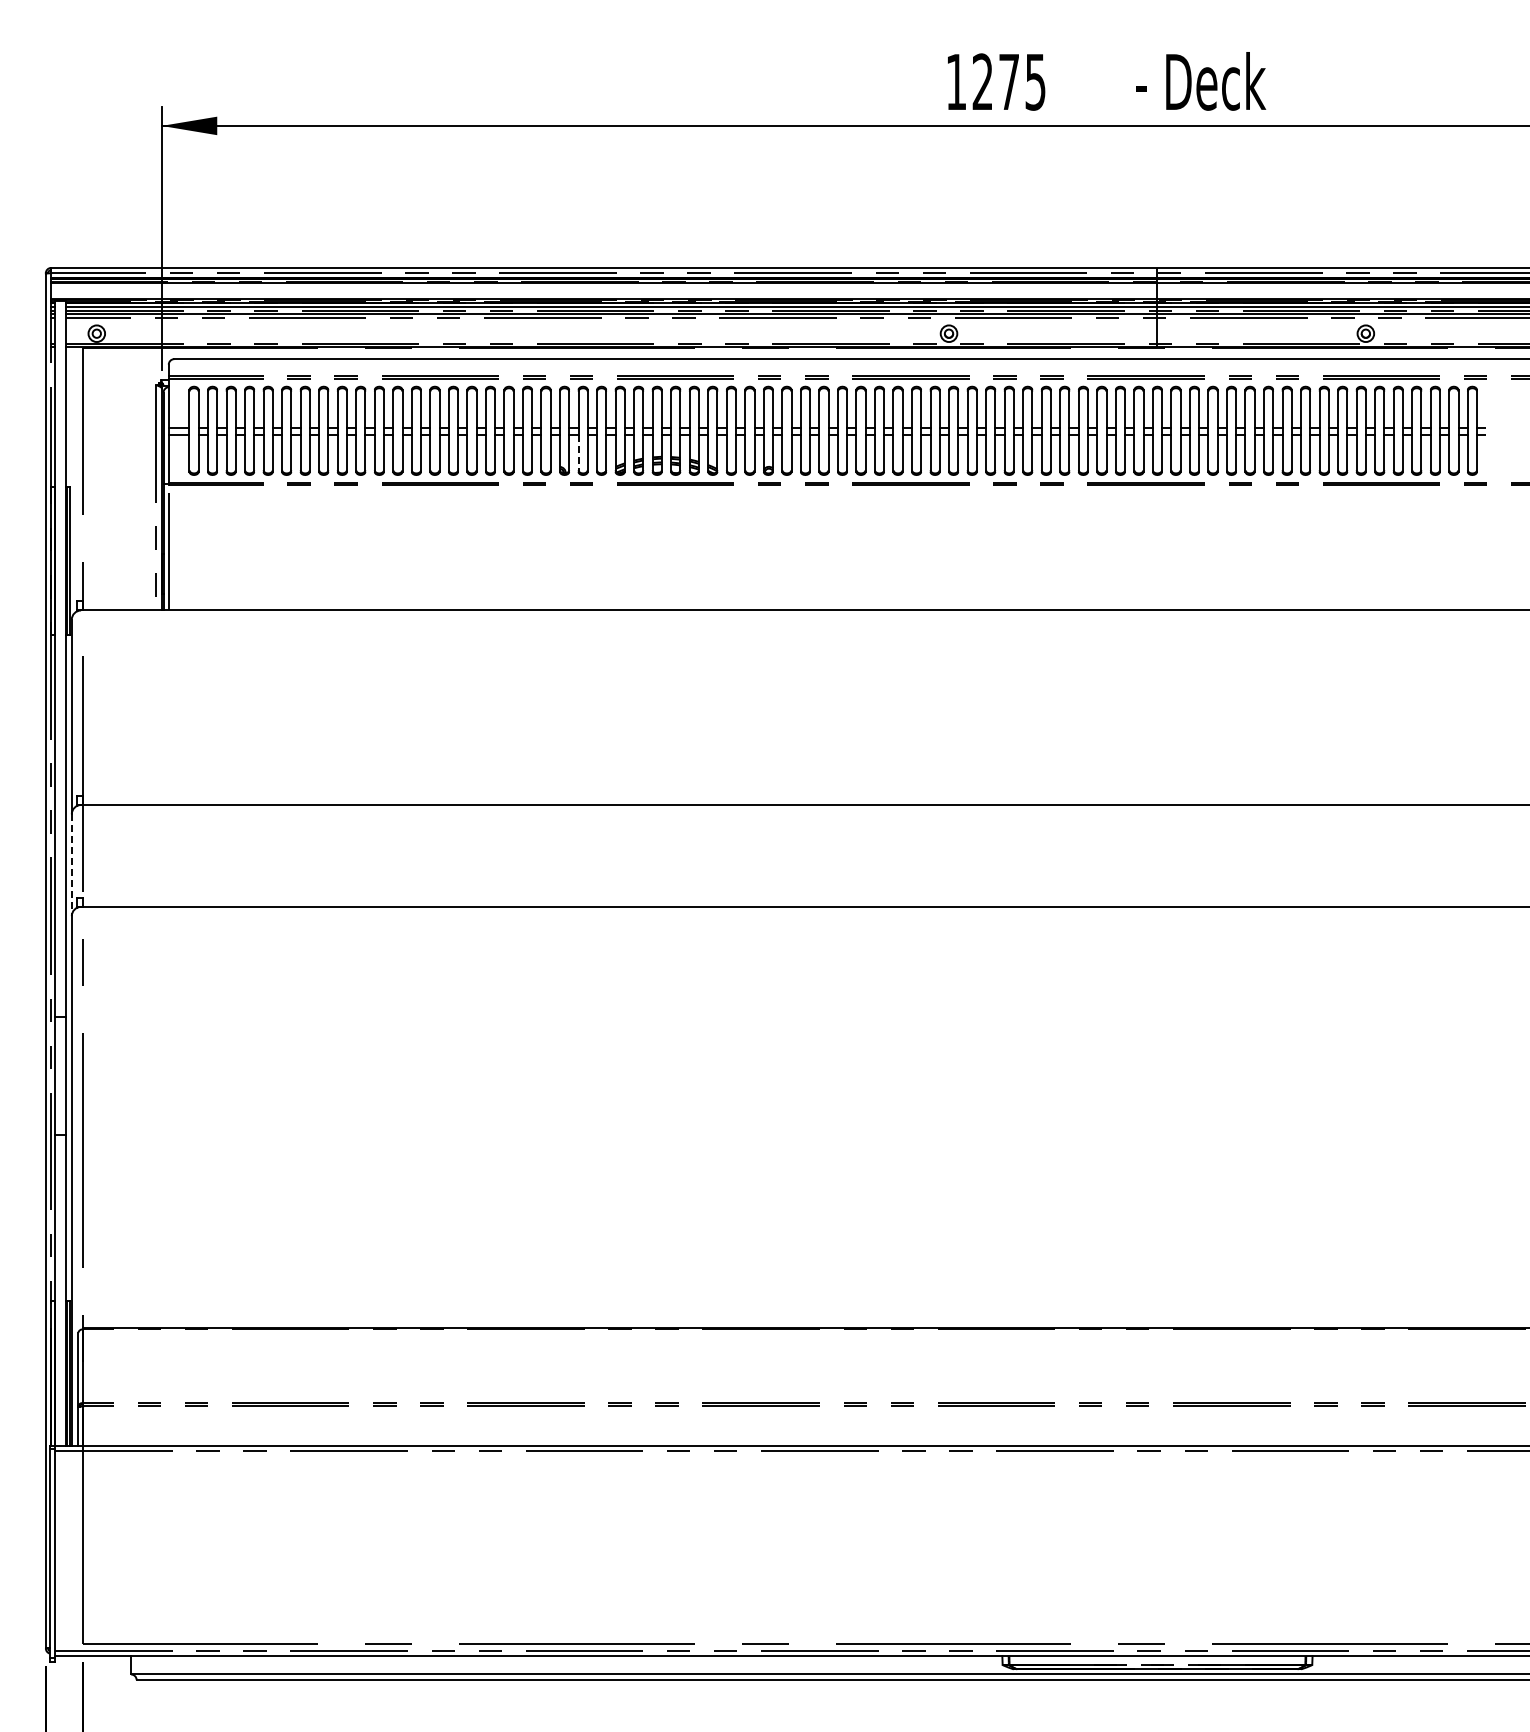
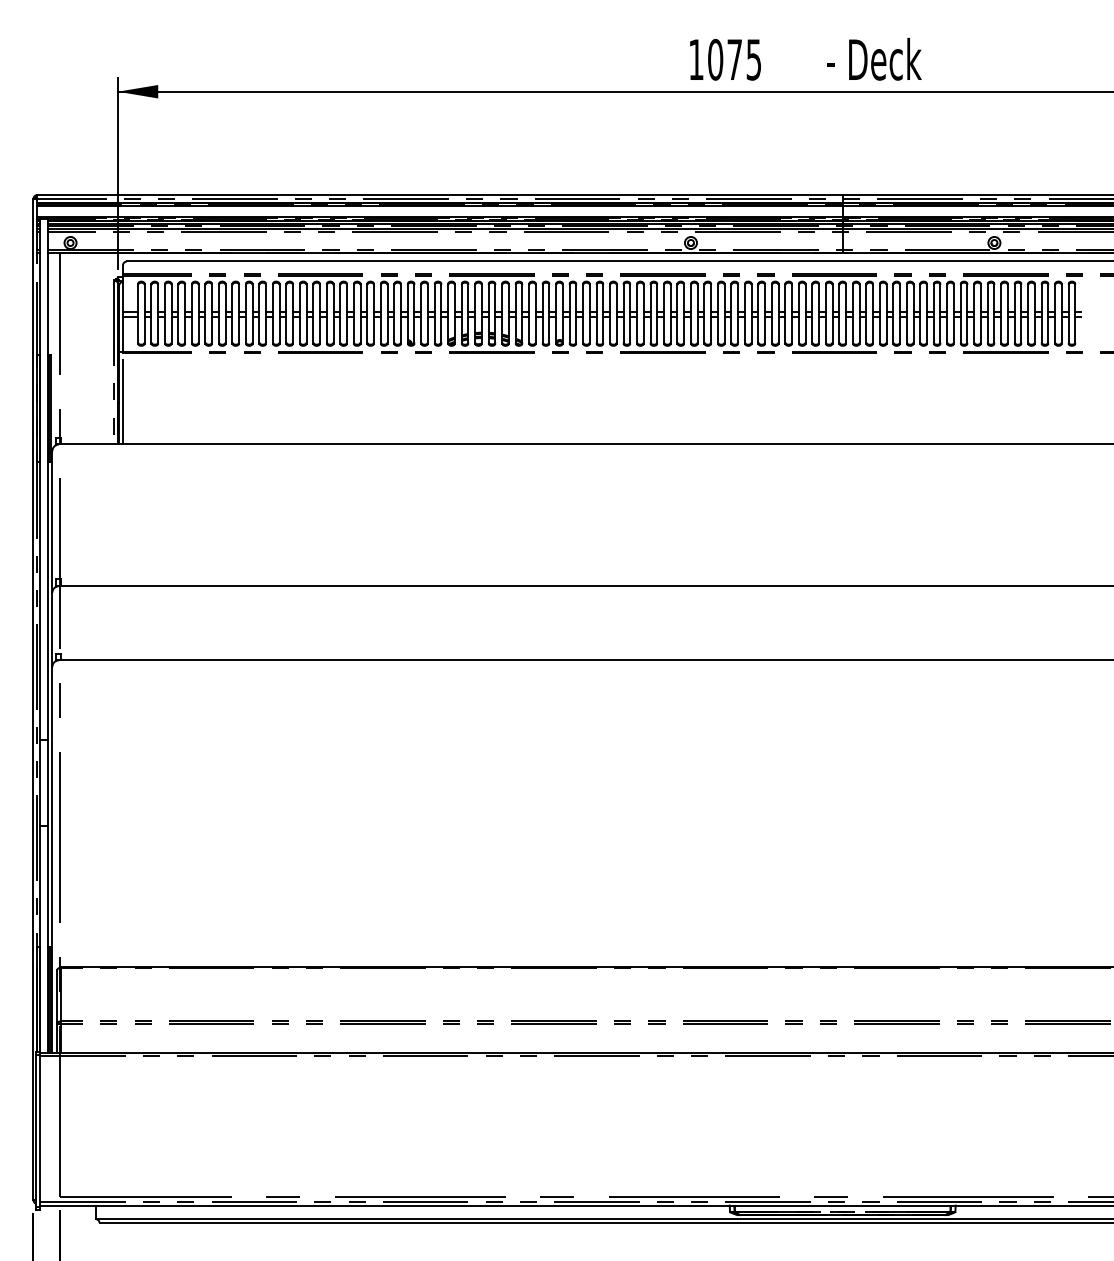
text: (982, 81) -> (715, 59), 1275 -> 1075
line: (578, 454) -> (421, 330), dashed -> solid
line: (71, 865) -> (52, 630), dashed -> solid

